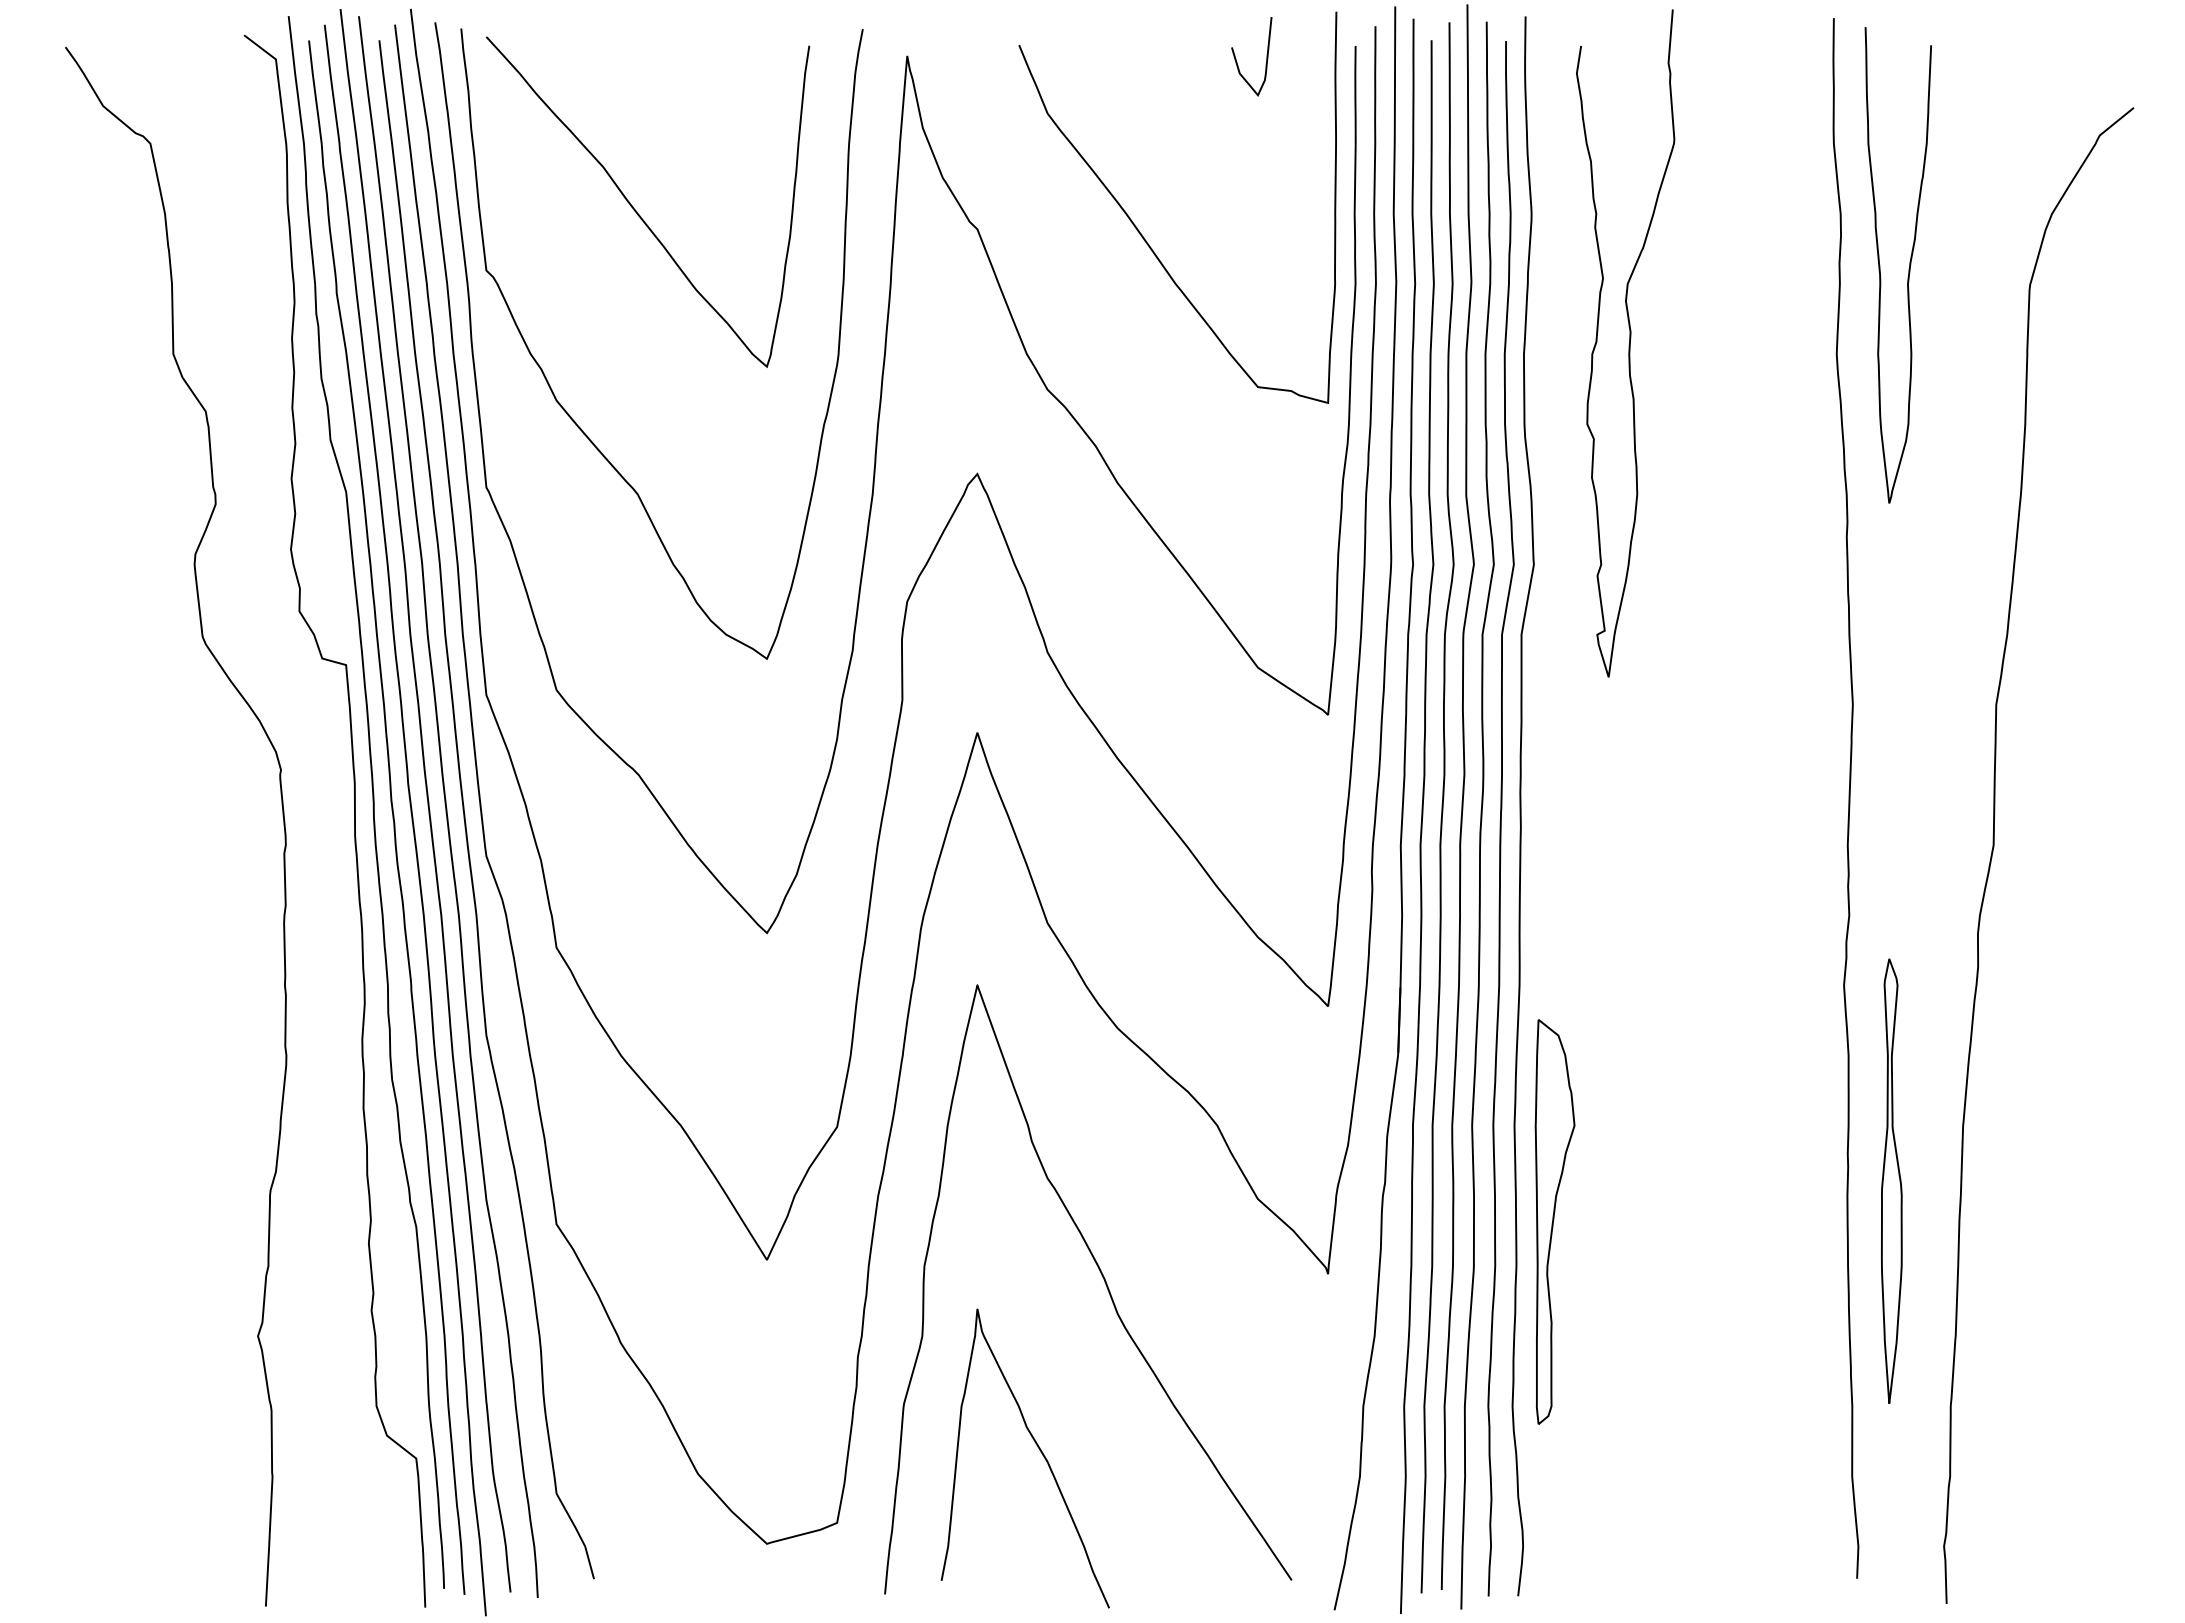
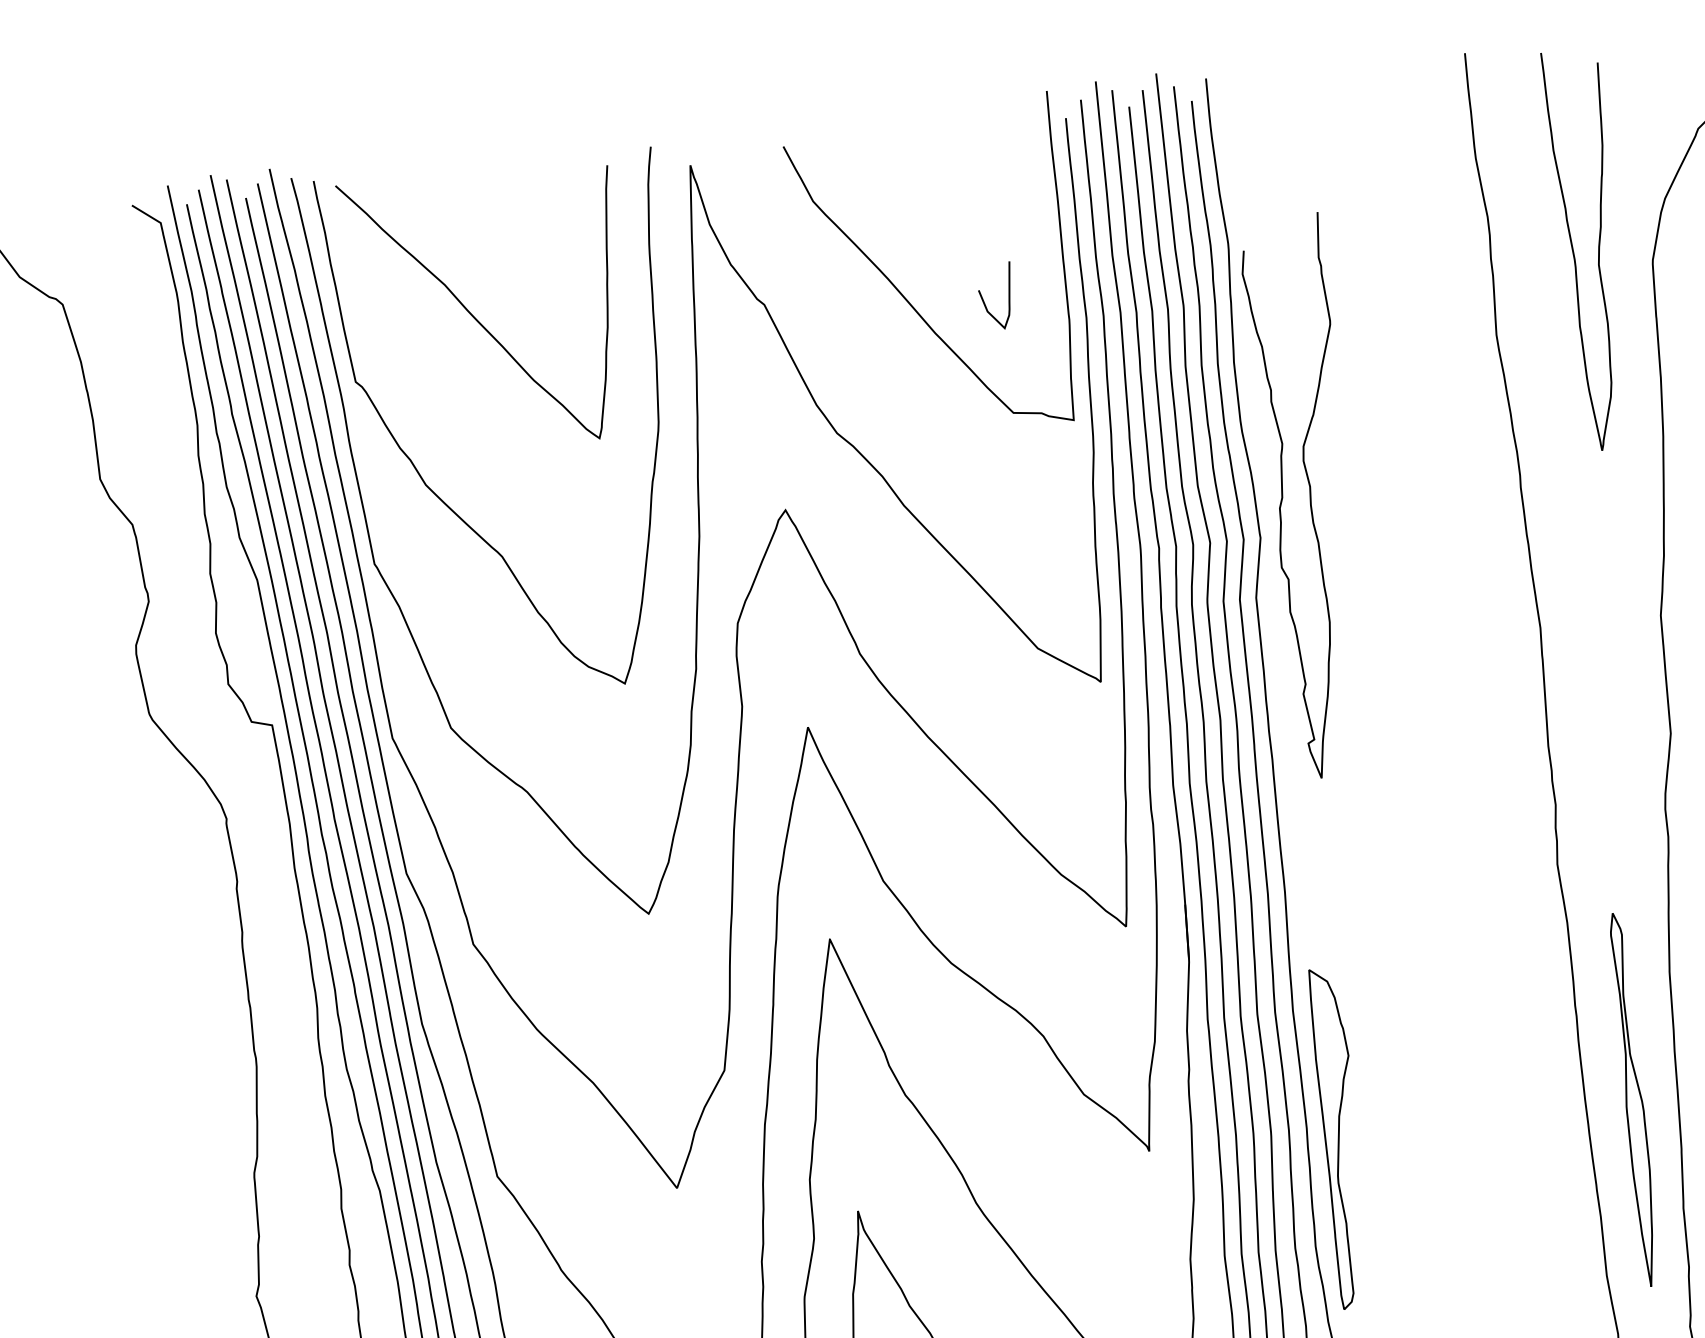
curve: (1237, 61) -> (984, 301), moved
curve: (1908, 268) -> (1597, 251), moved
curve: (1628, 345) -> (1309, 498), moved
part: (1891, 1180) -> (1633, 1099), moved
part: (1554, 1221) -> (1340, 1137), moved

